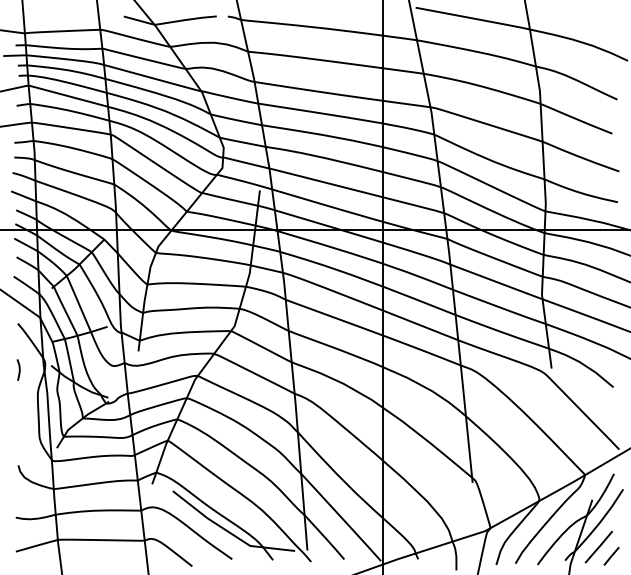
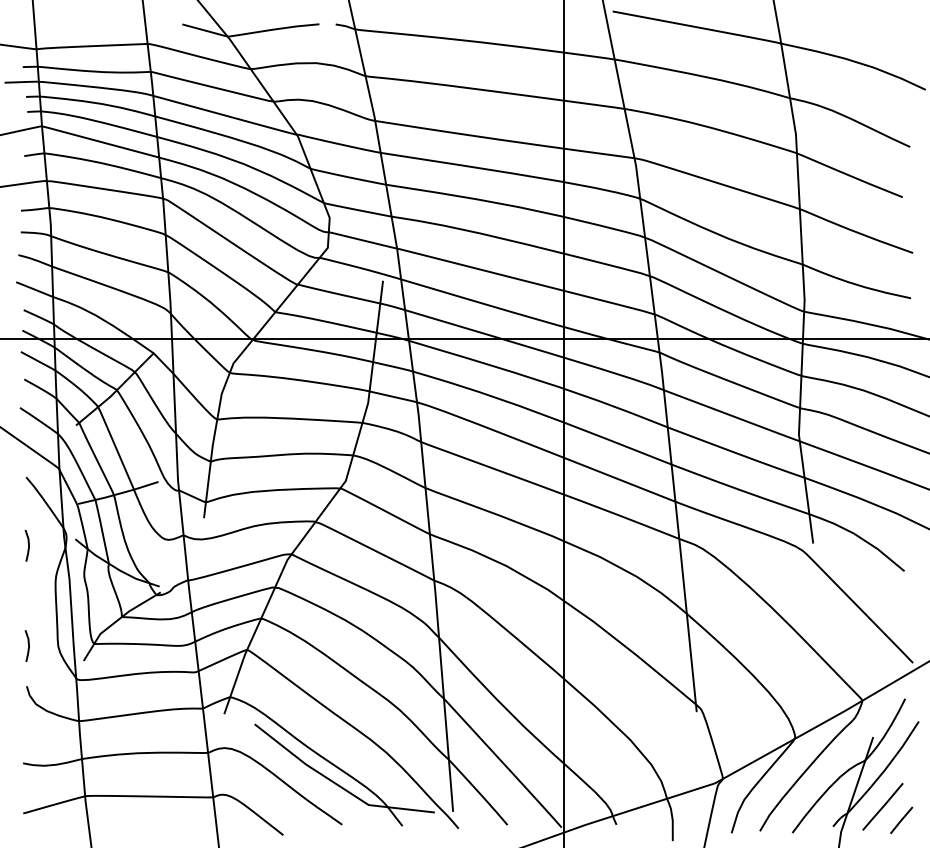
line: (18, 437) -> (27, 645), added

